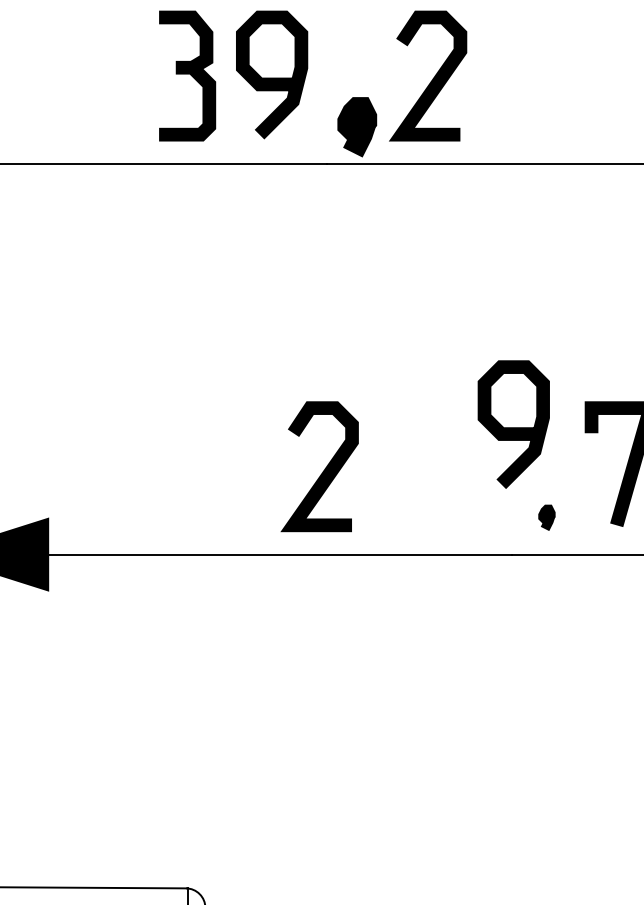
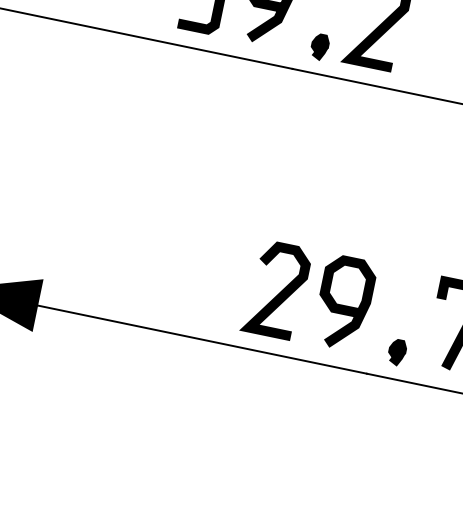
part: (356, 126) -> (319, 46), size x0.62
curve: (513, 427) -> (343, 305), moved
curve: (324, 468) -> (279, 291), moved
part: (546, 517) -> (396, 352), size x1.43

